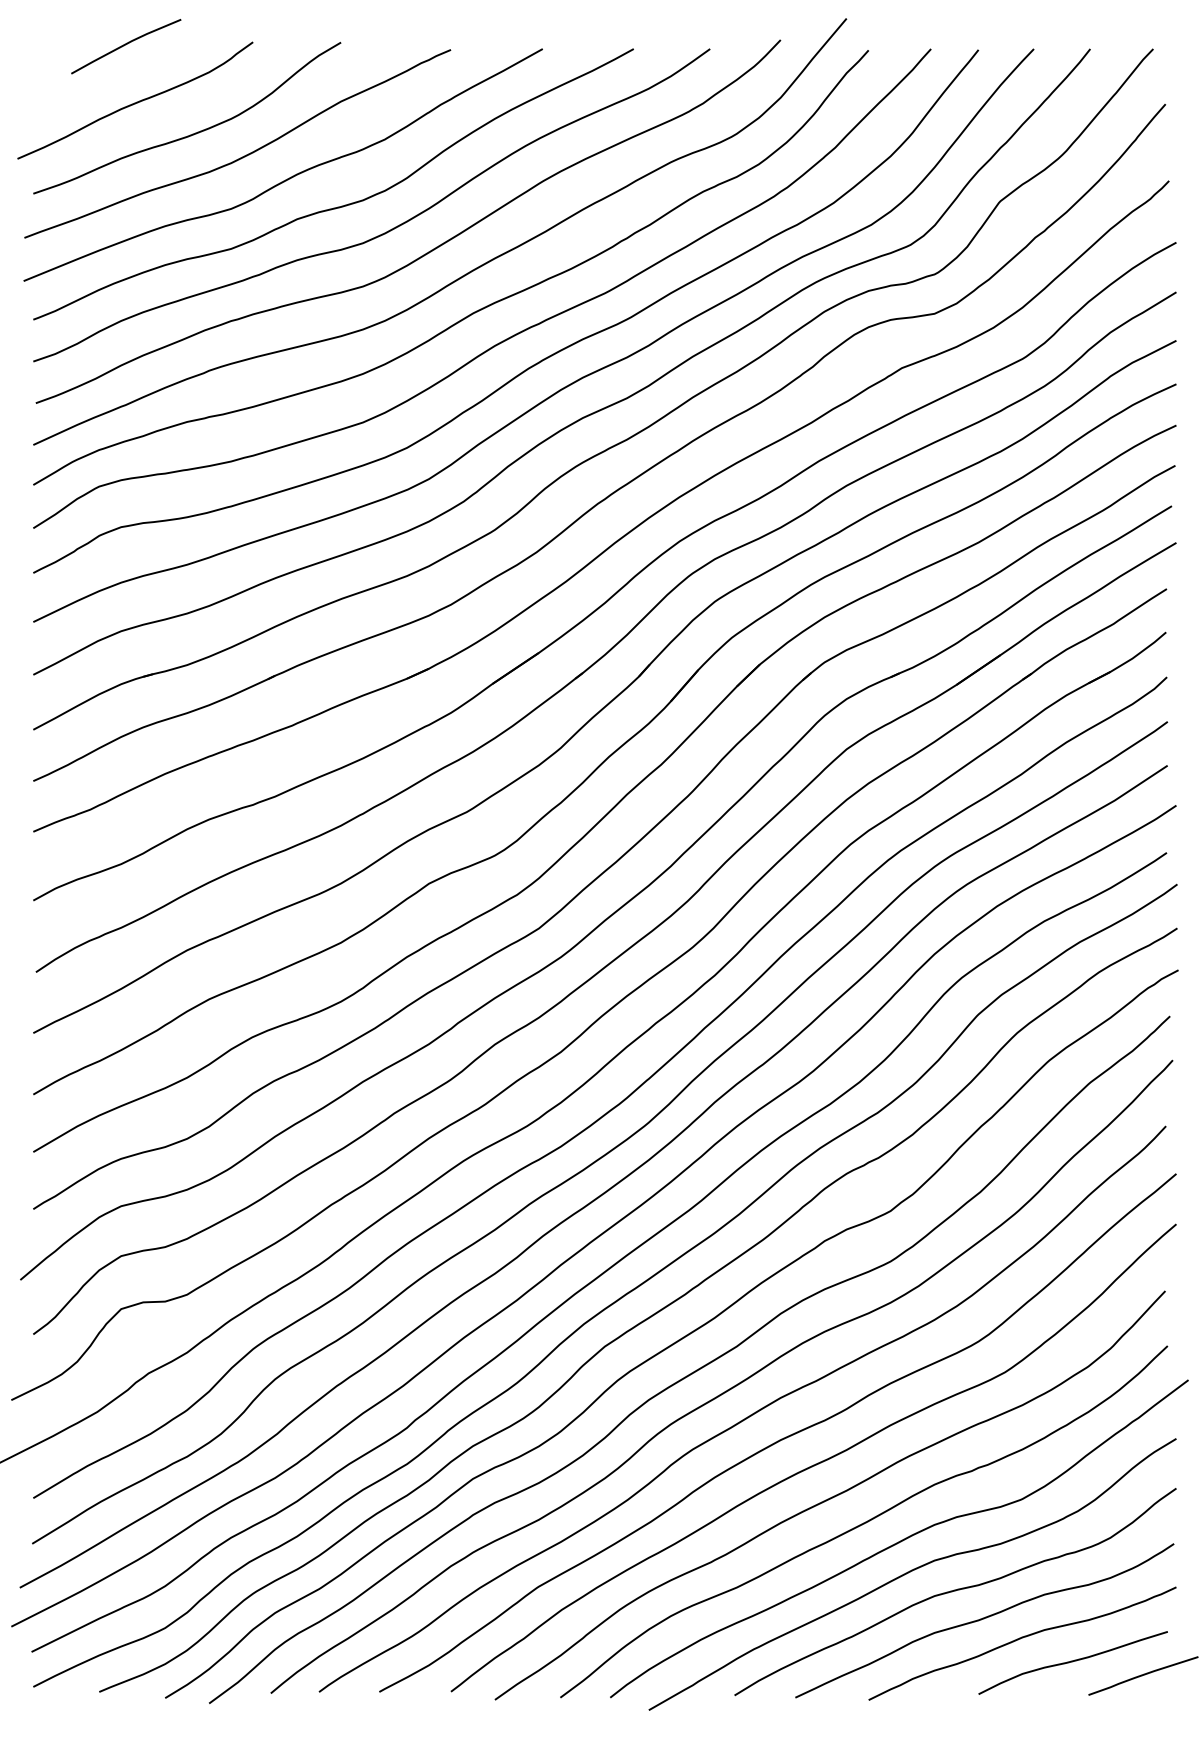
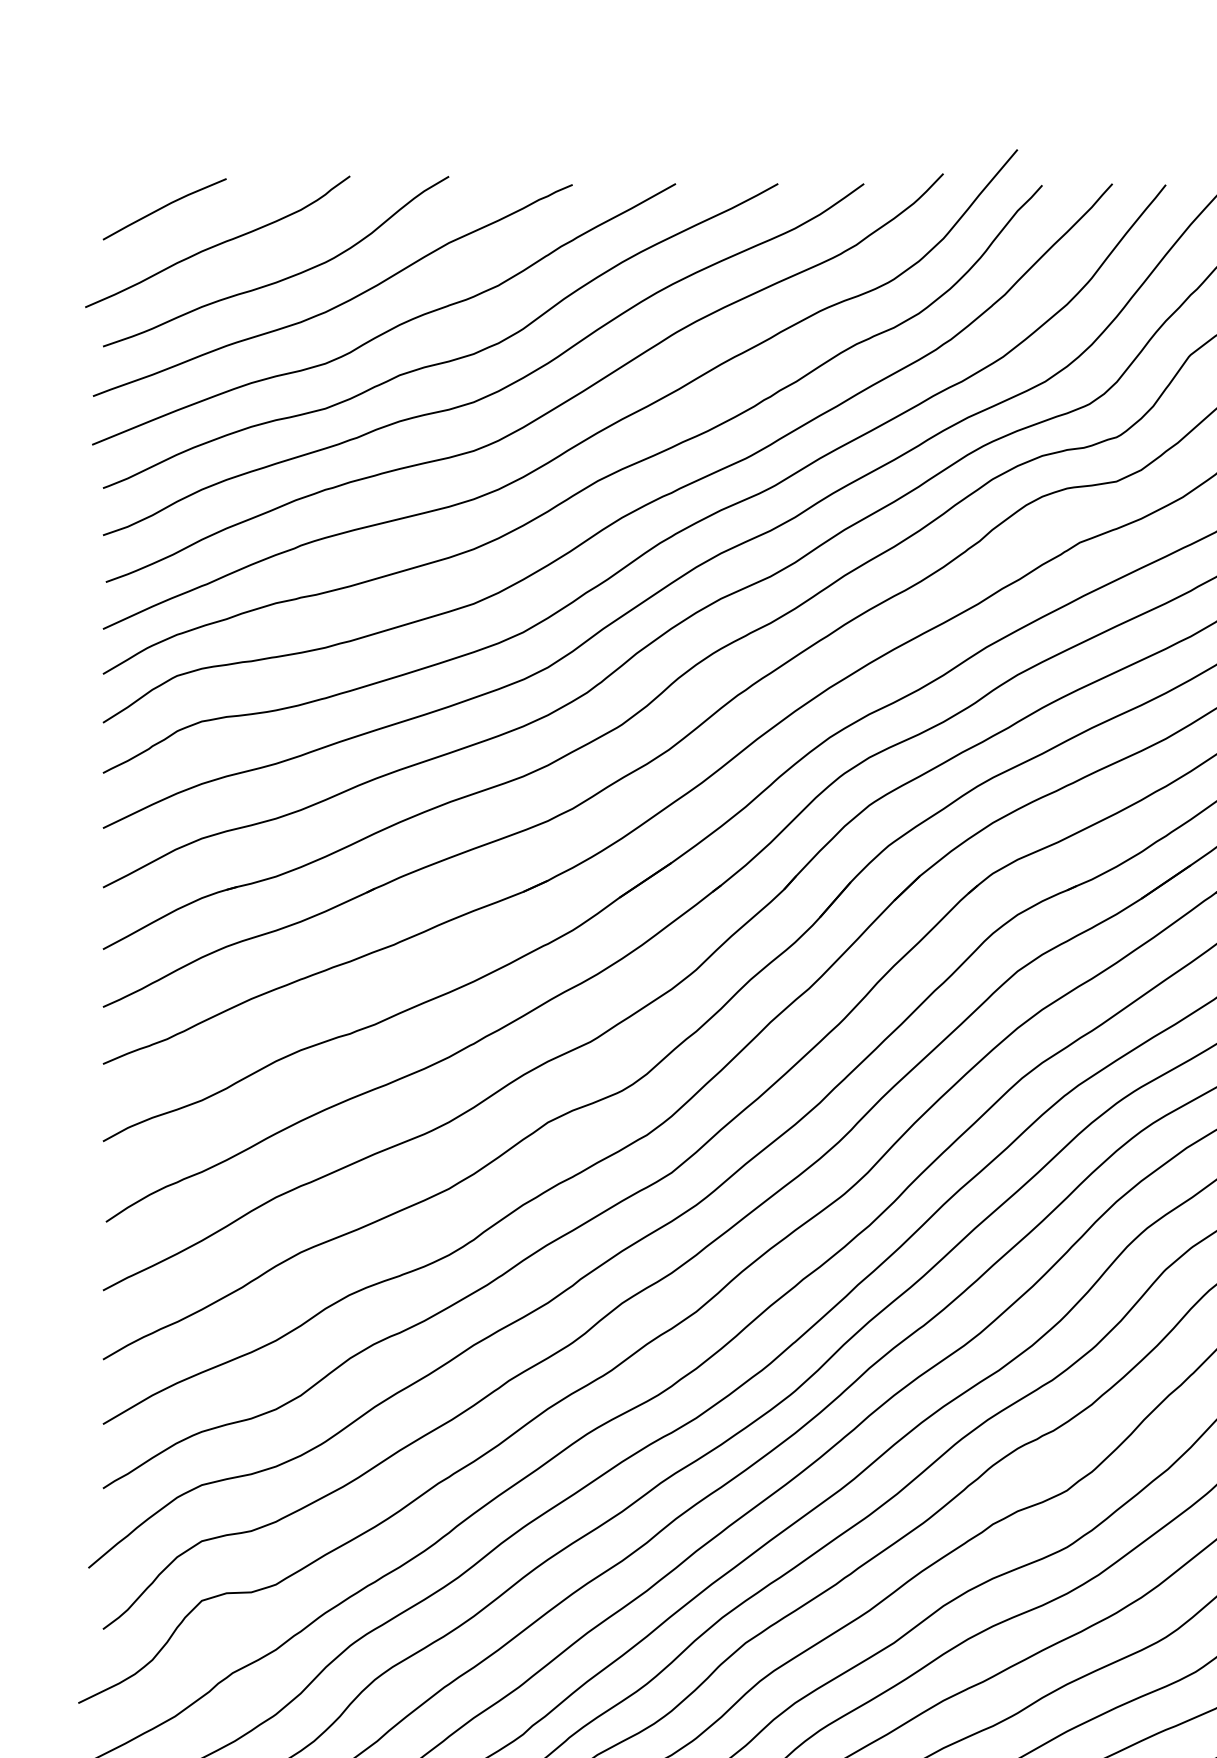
line: (125, 45) -> (163, 208), moved

